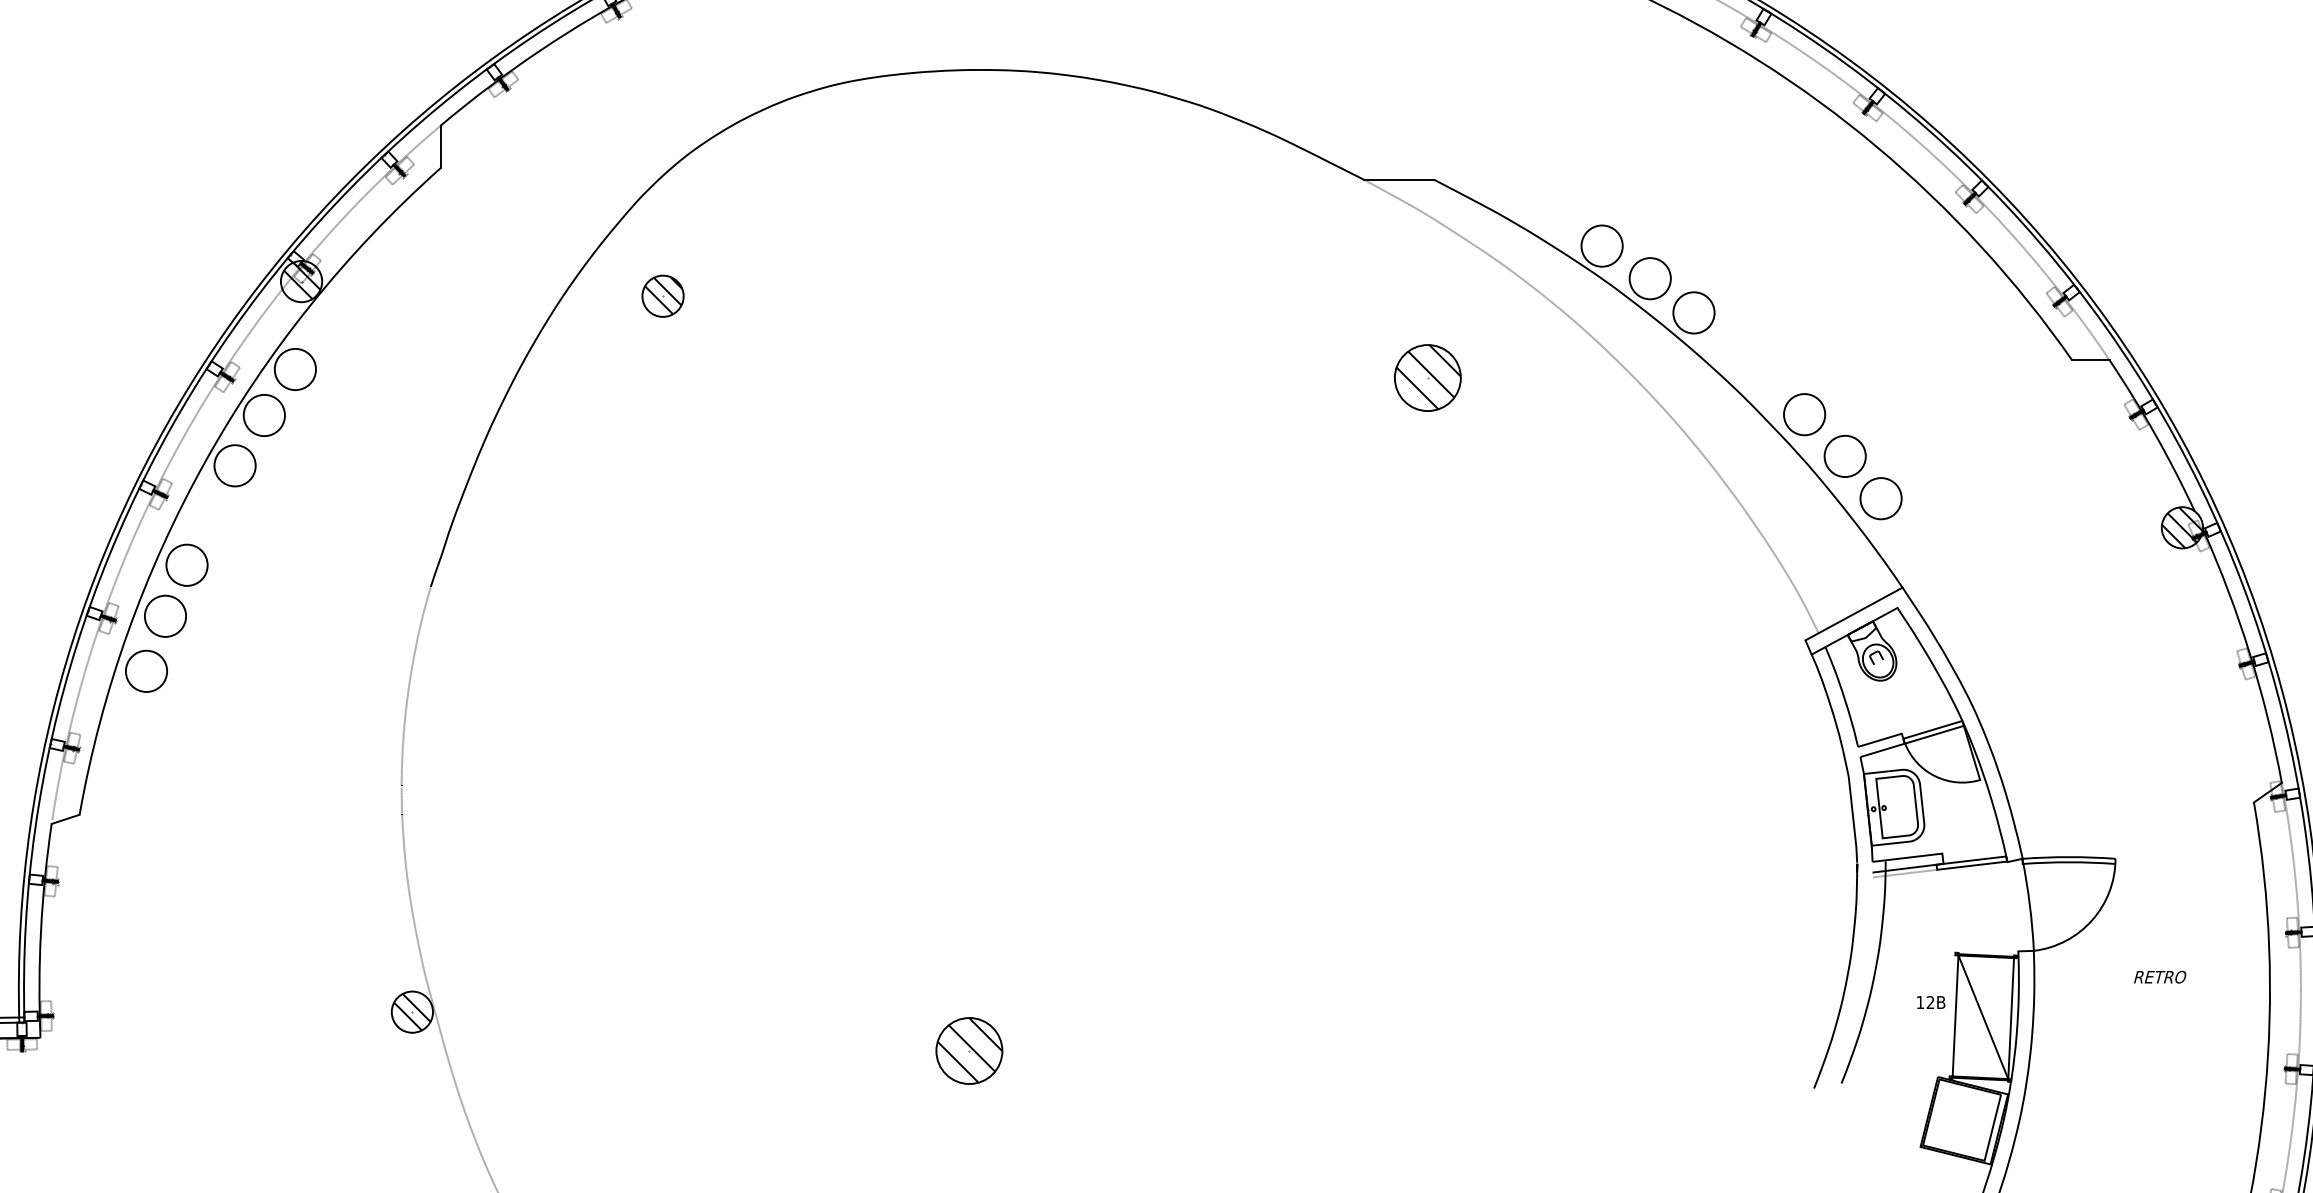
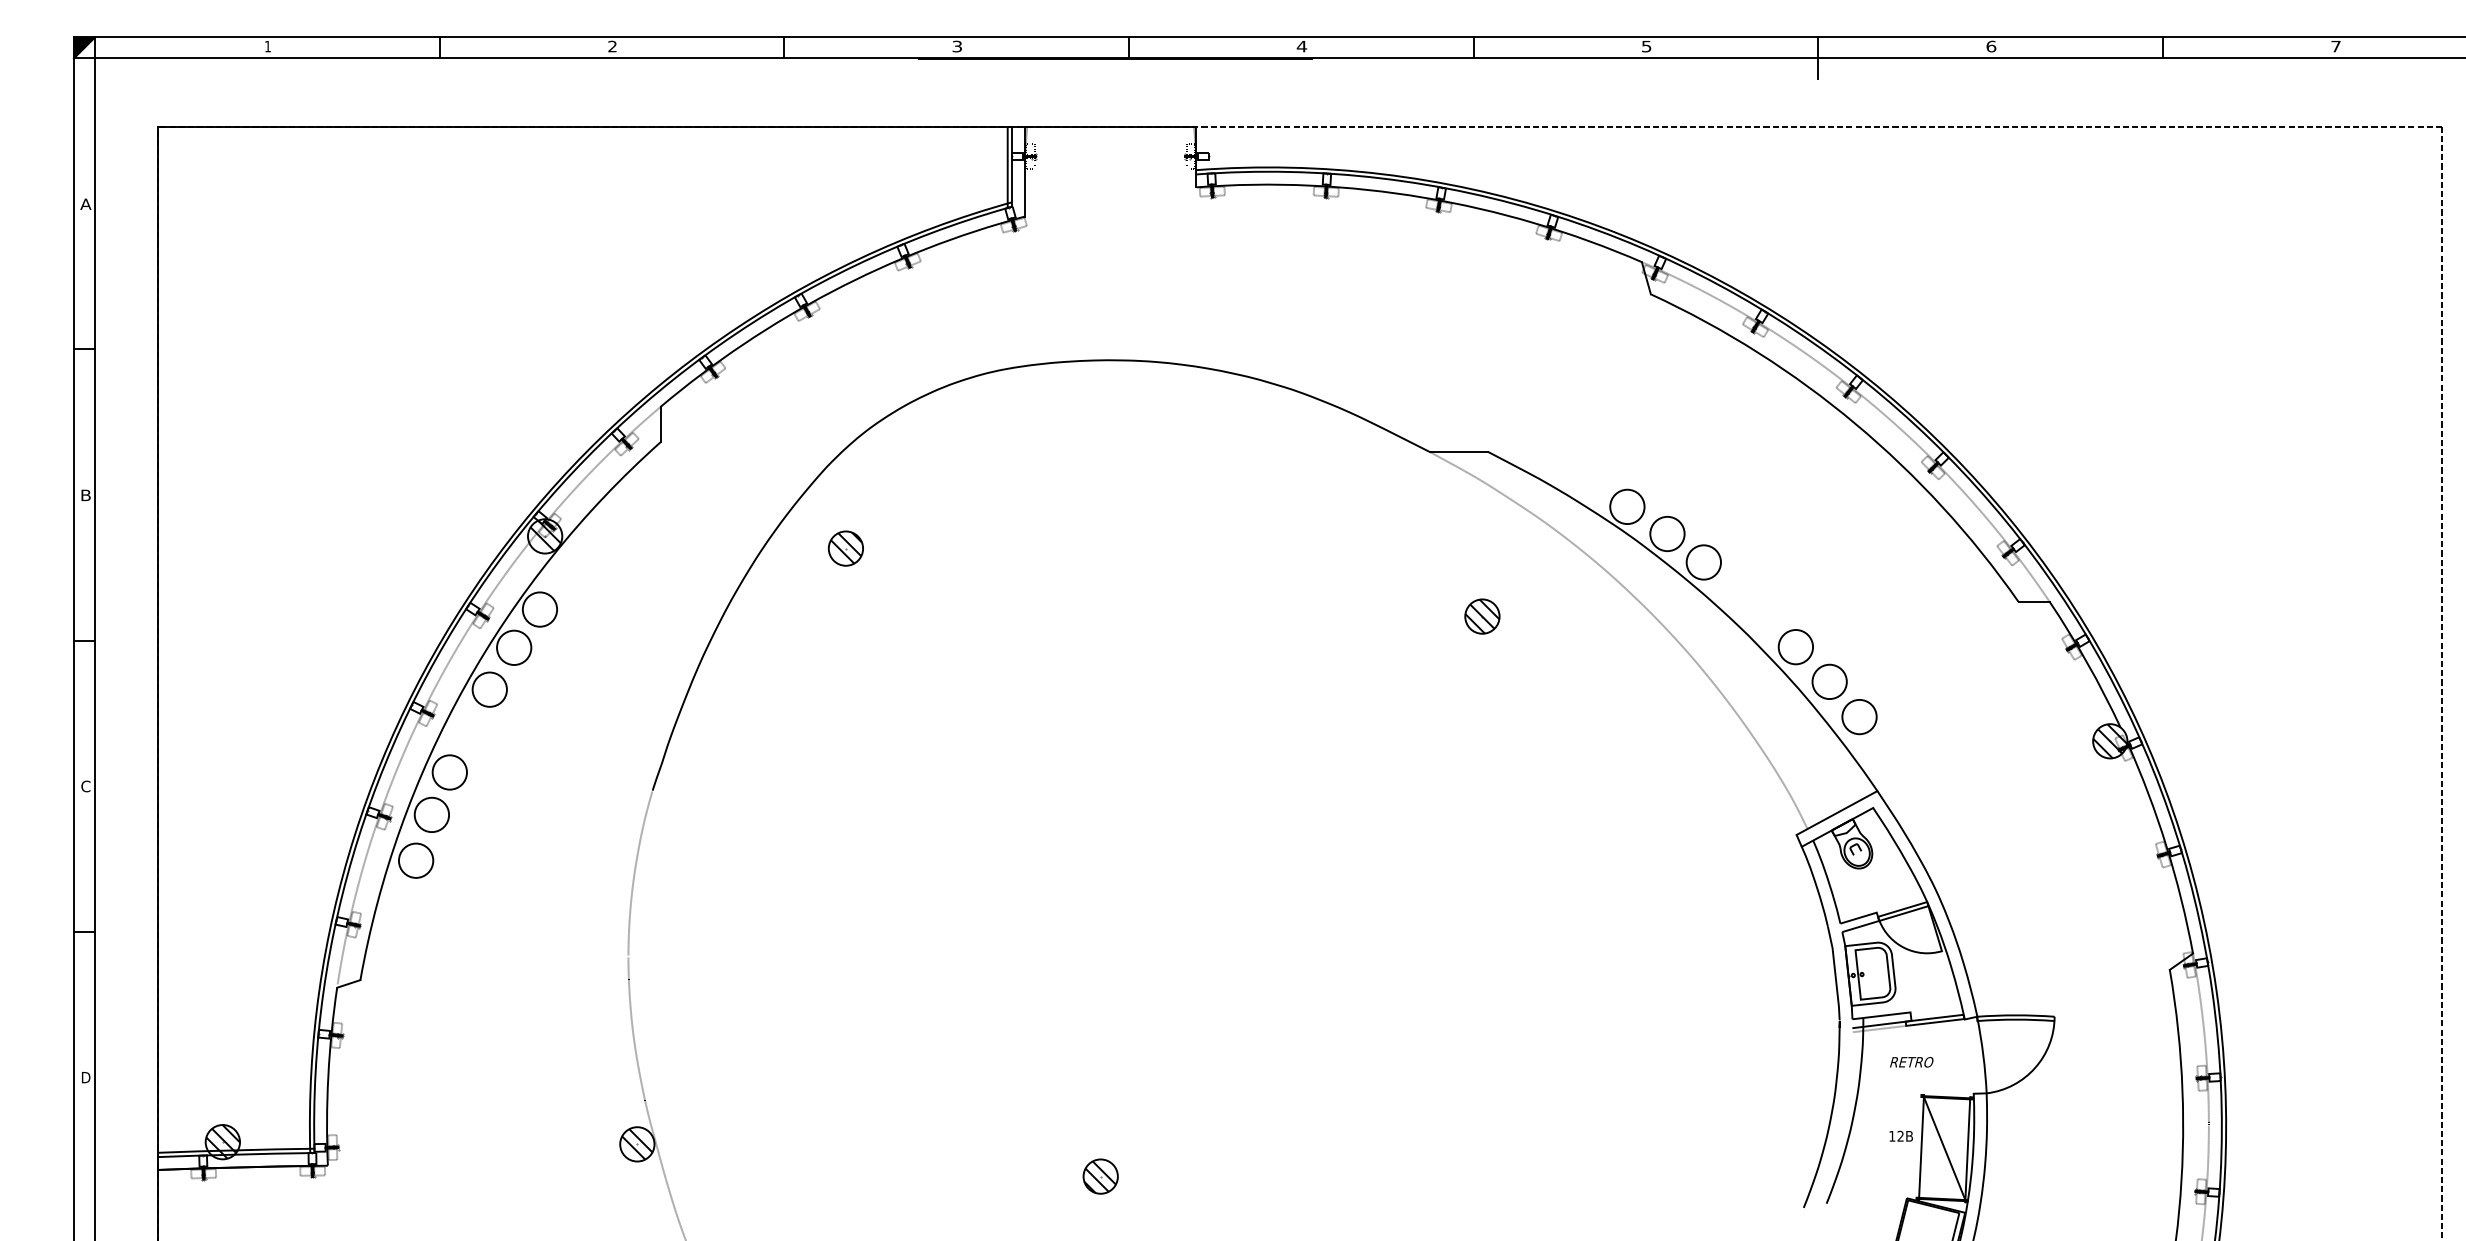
part: (1428, 377) -> (1482, 616), size x0.62
text: (2159, 977) -> (1911, 1062), moved
part: (968, 1050) -> (1100, 1176), size x0.62

